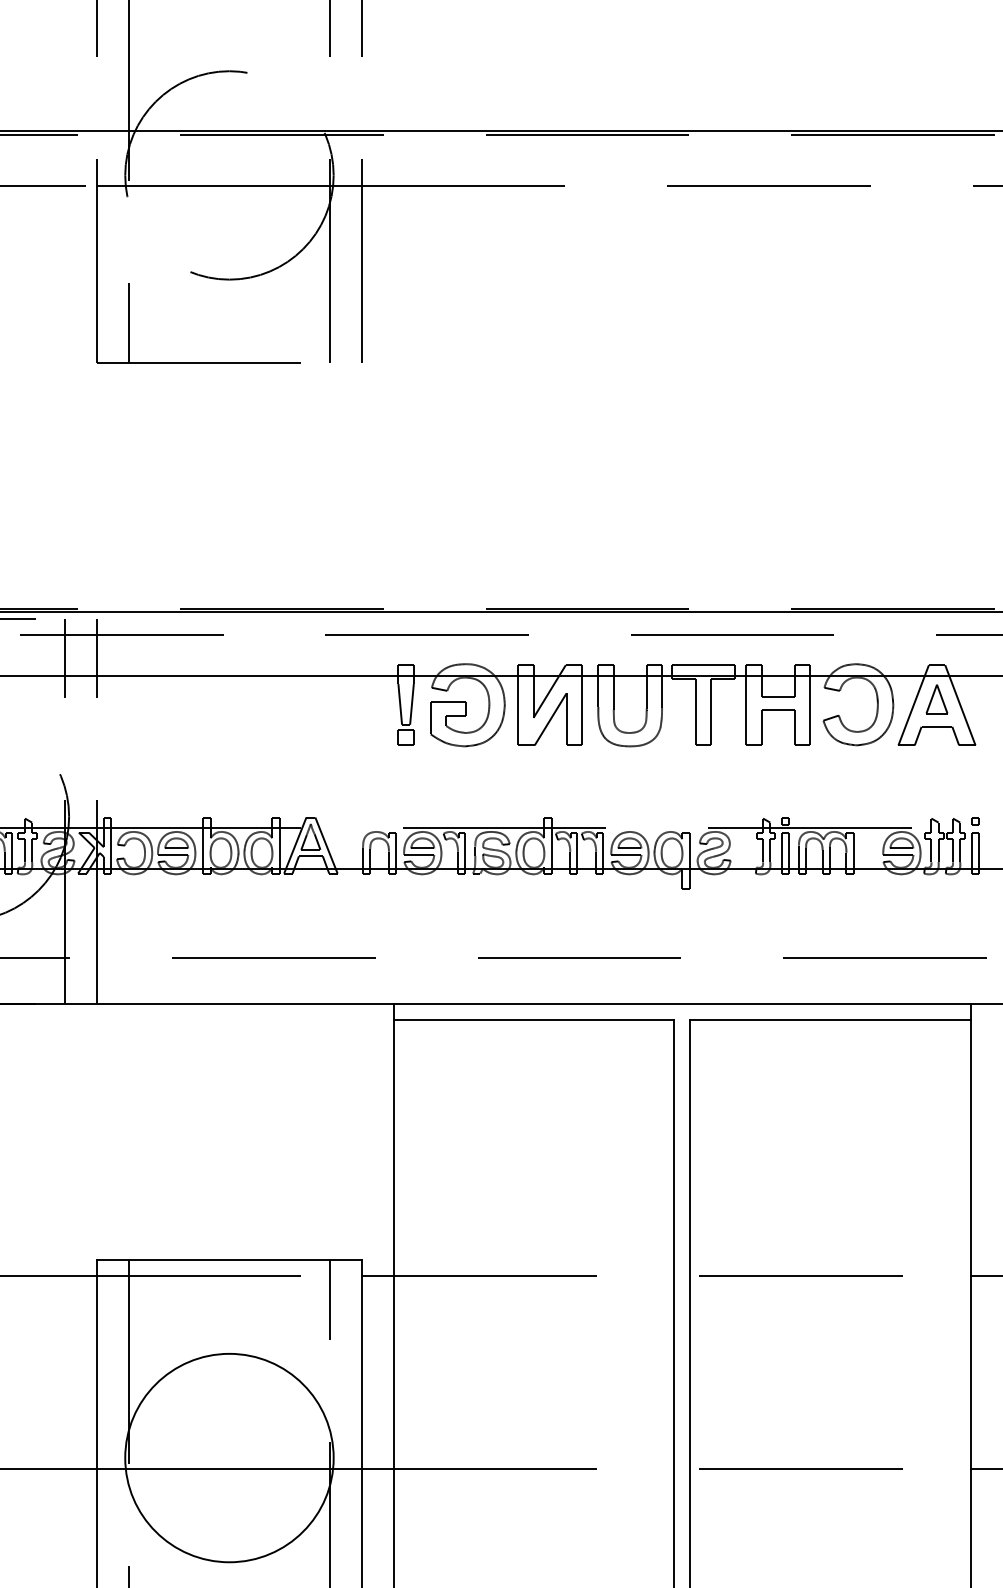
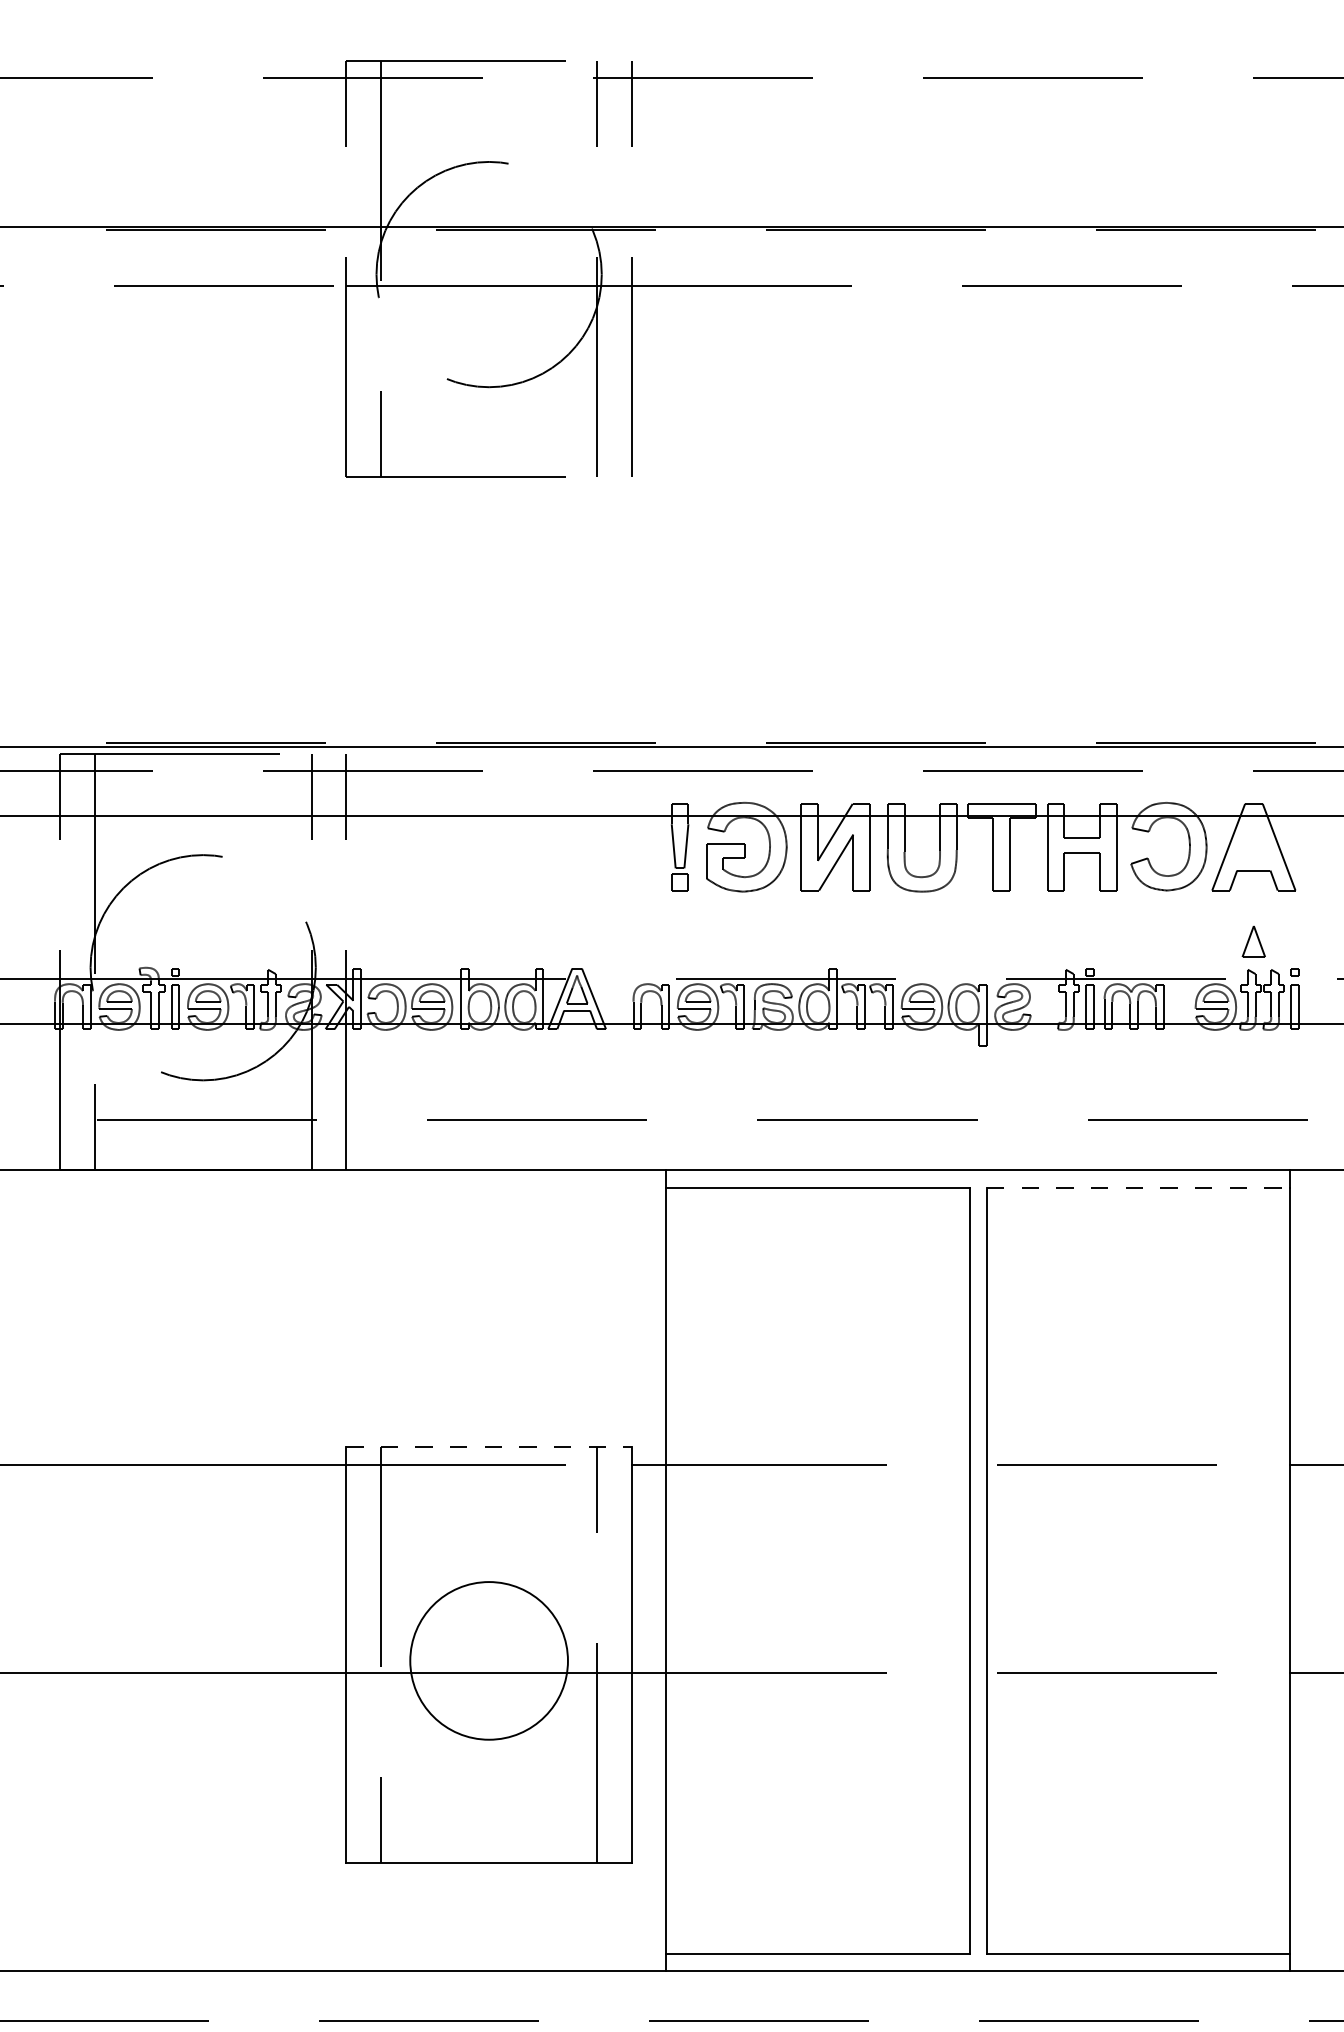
part: (936, 699) -> (1253, 941), moved
line: (830, 1020) -> (1138, 1187), solid -> dashed
line: (229, 1260) -> (489, 1447), solid -> dashed
circle: (228, 1457) -> (488, 1660), size x0.7

